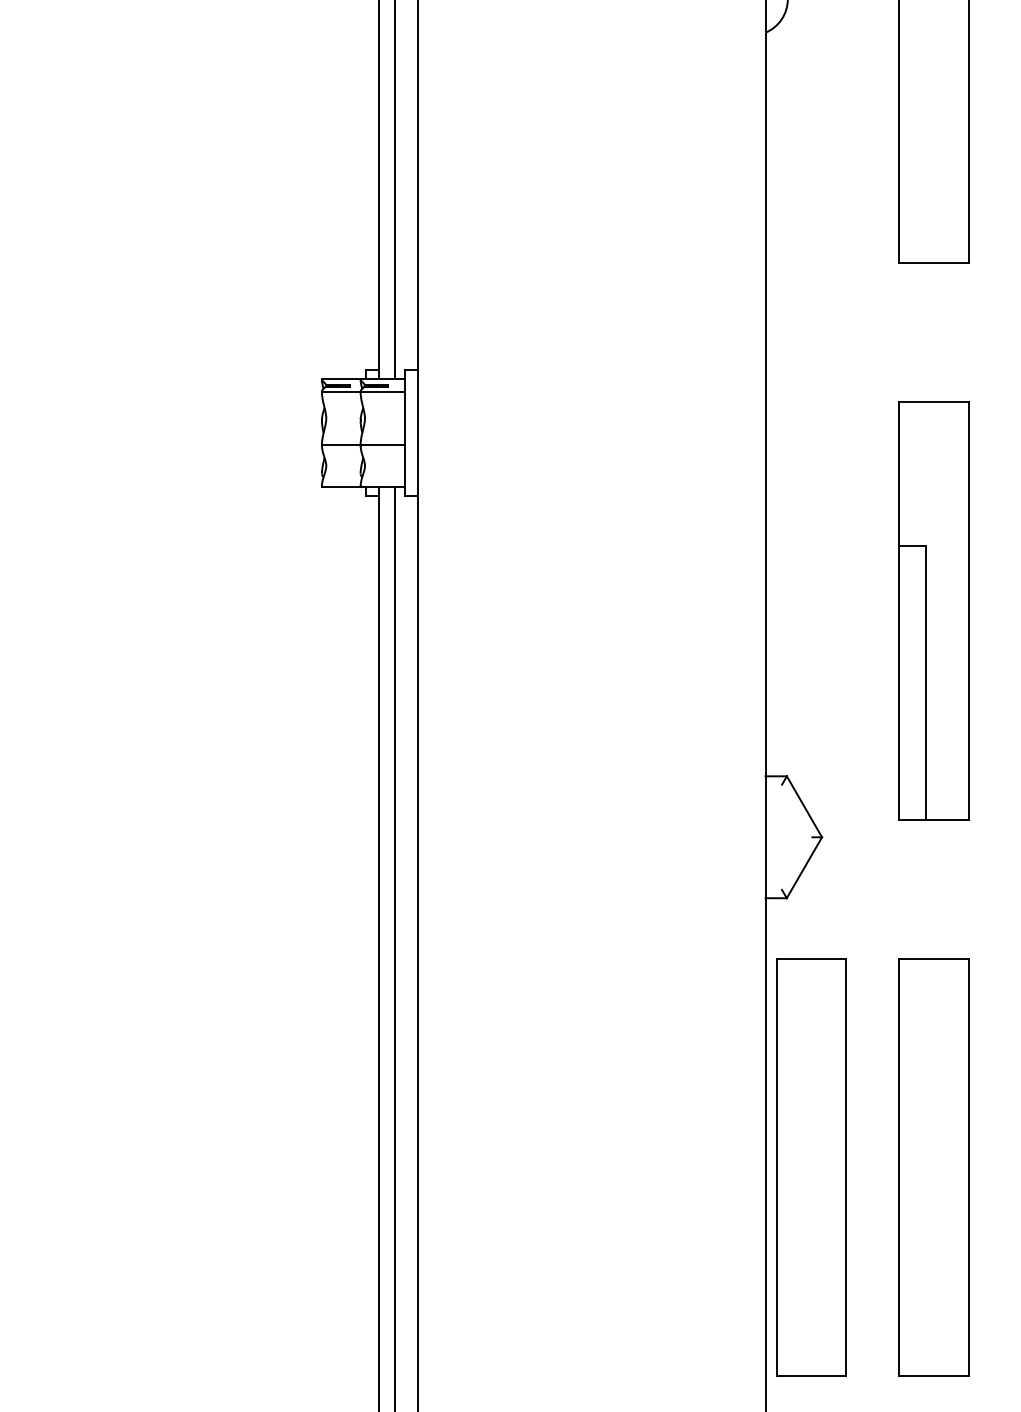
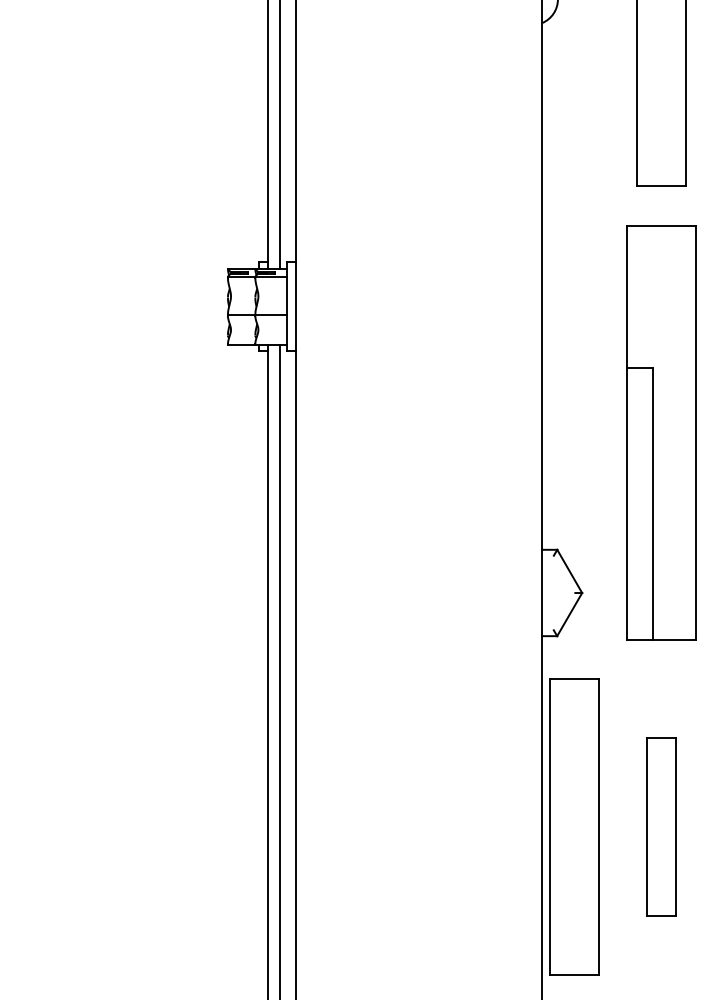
part: (934, 610) -> (661, 432), size x1.4
part: (934, 1166) -> (661, 826), size x0.6

